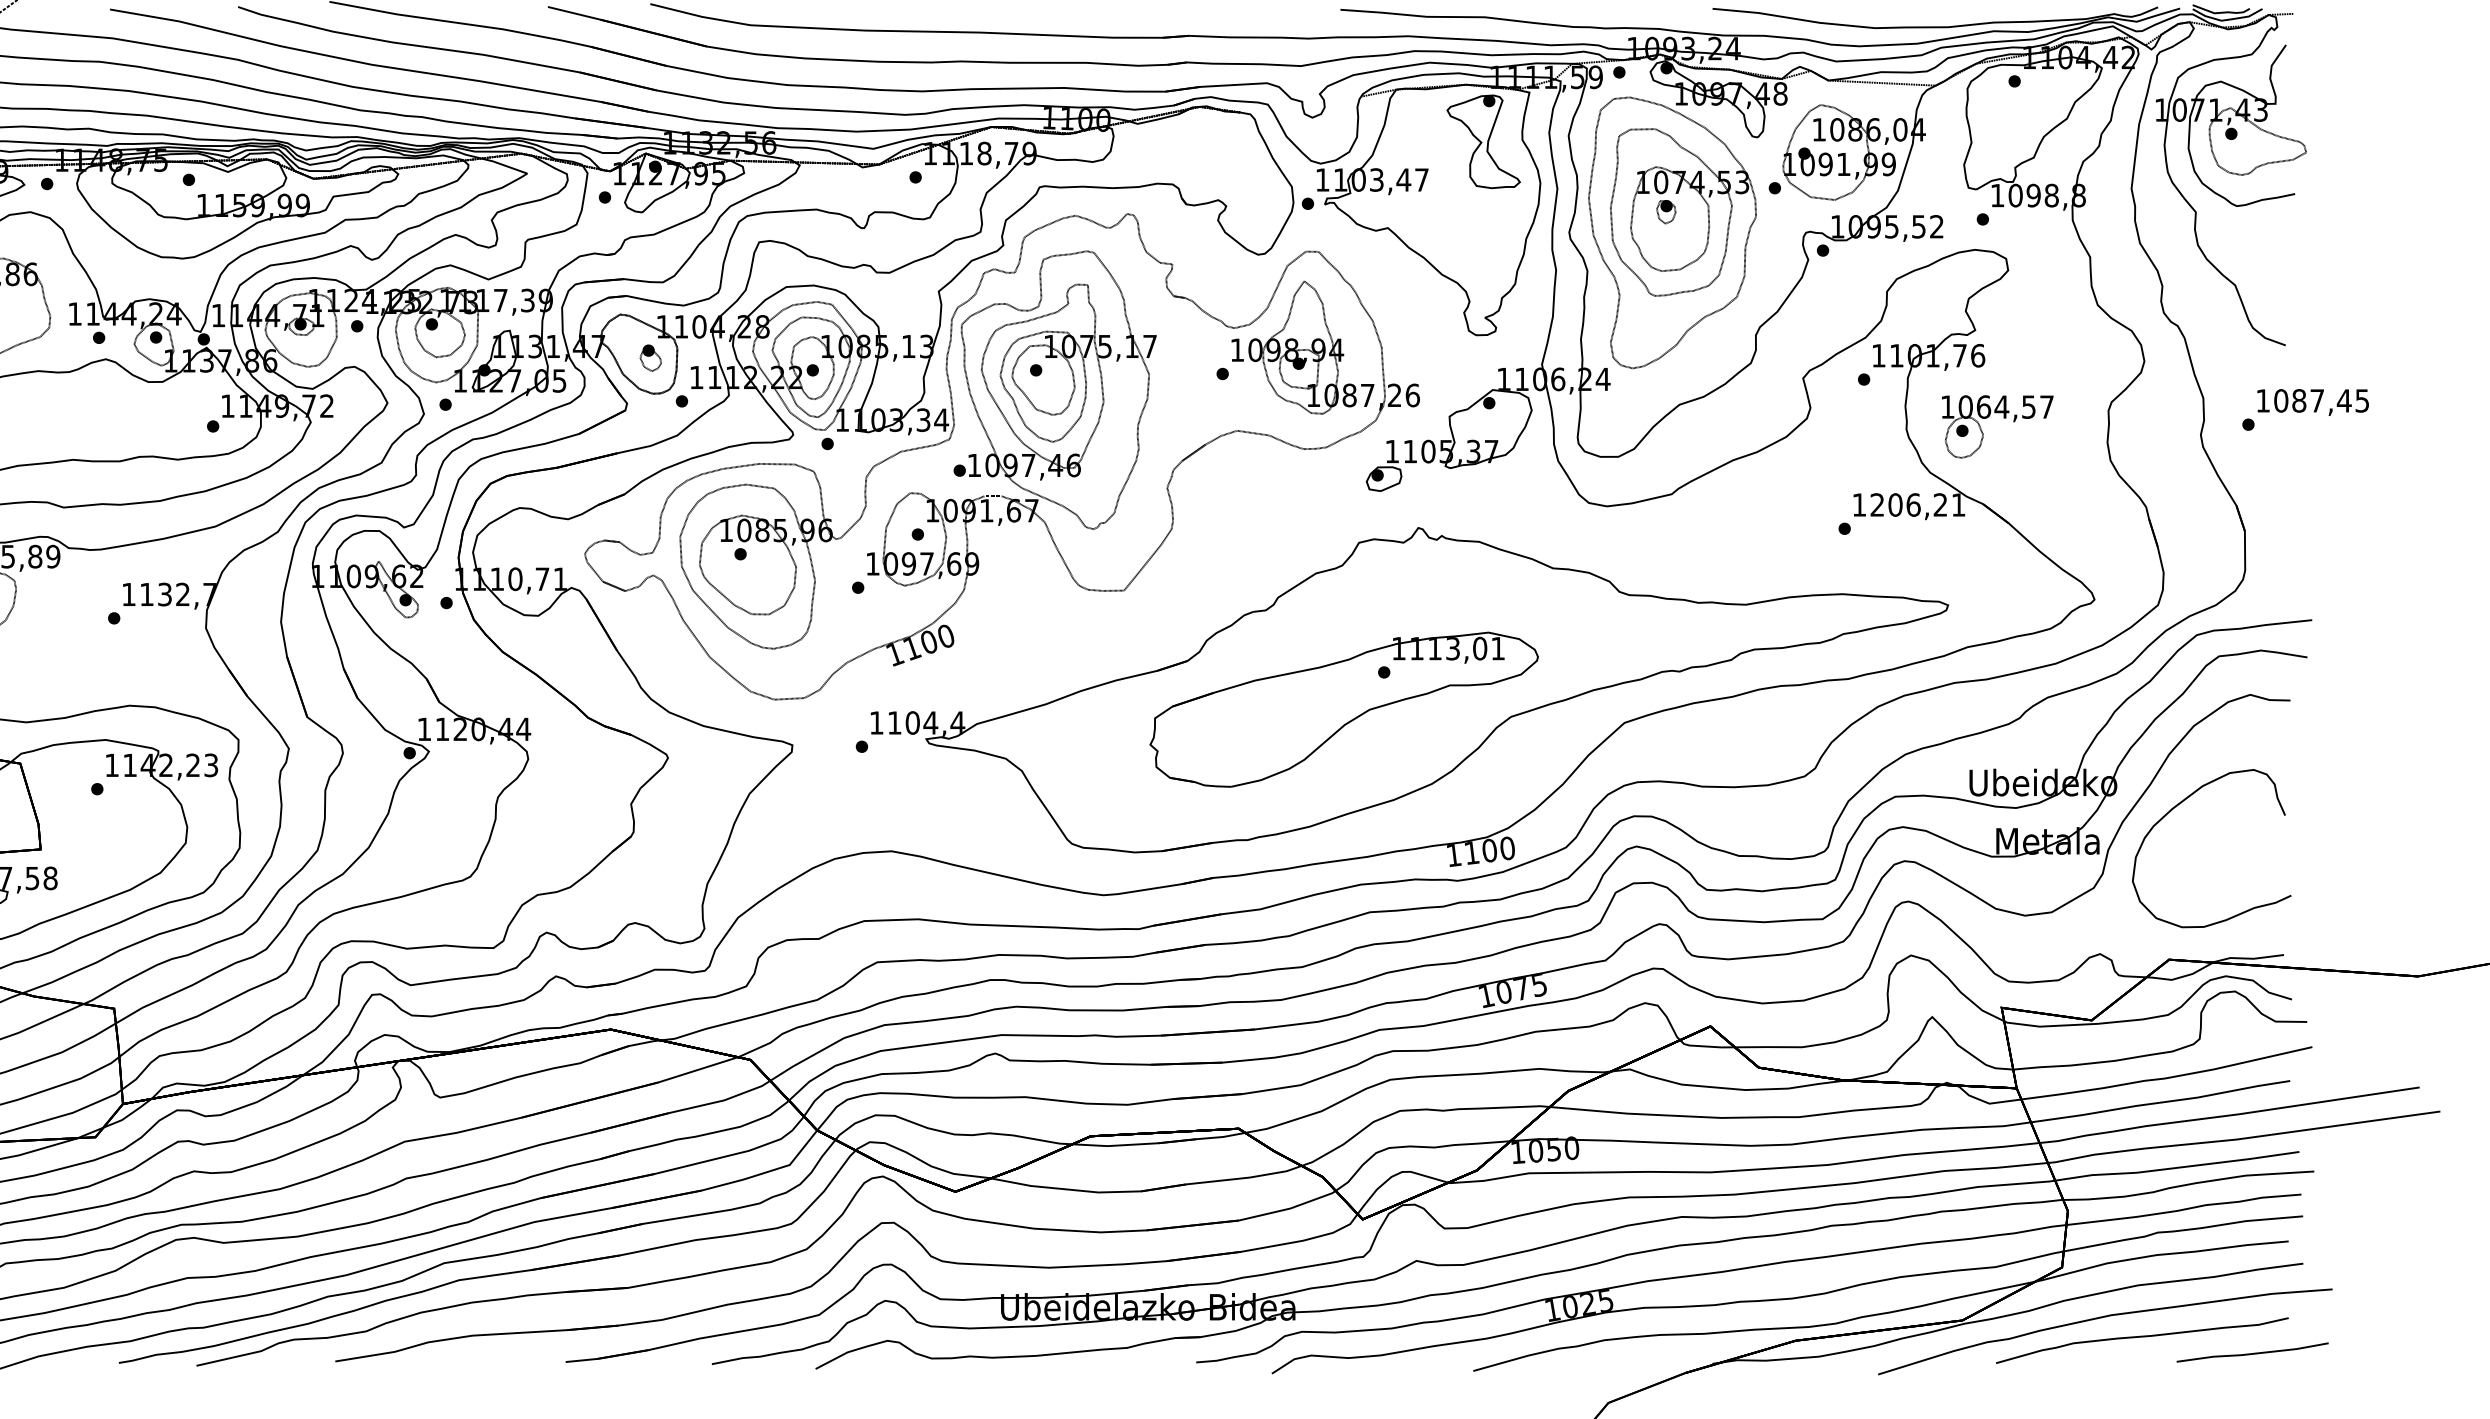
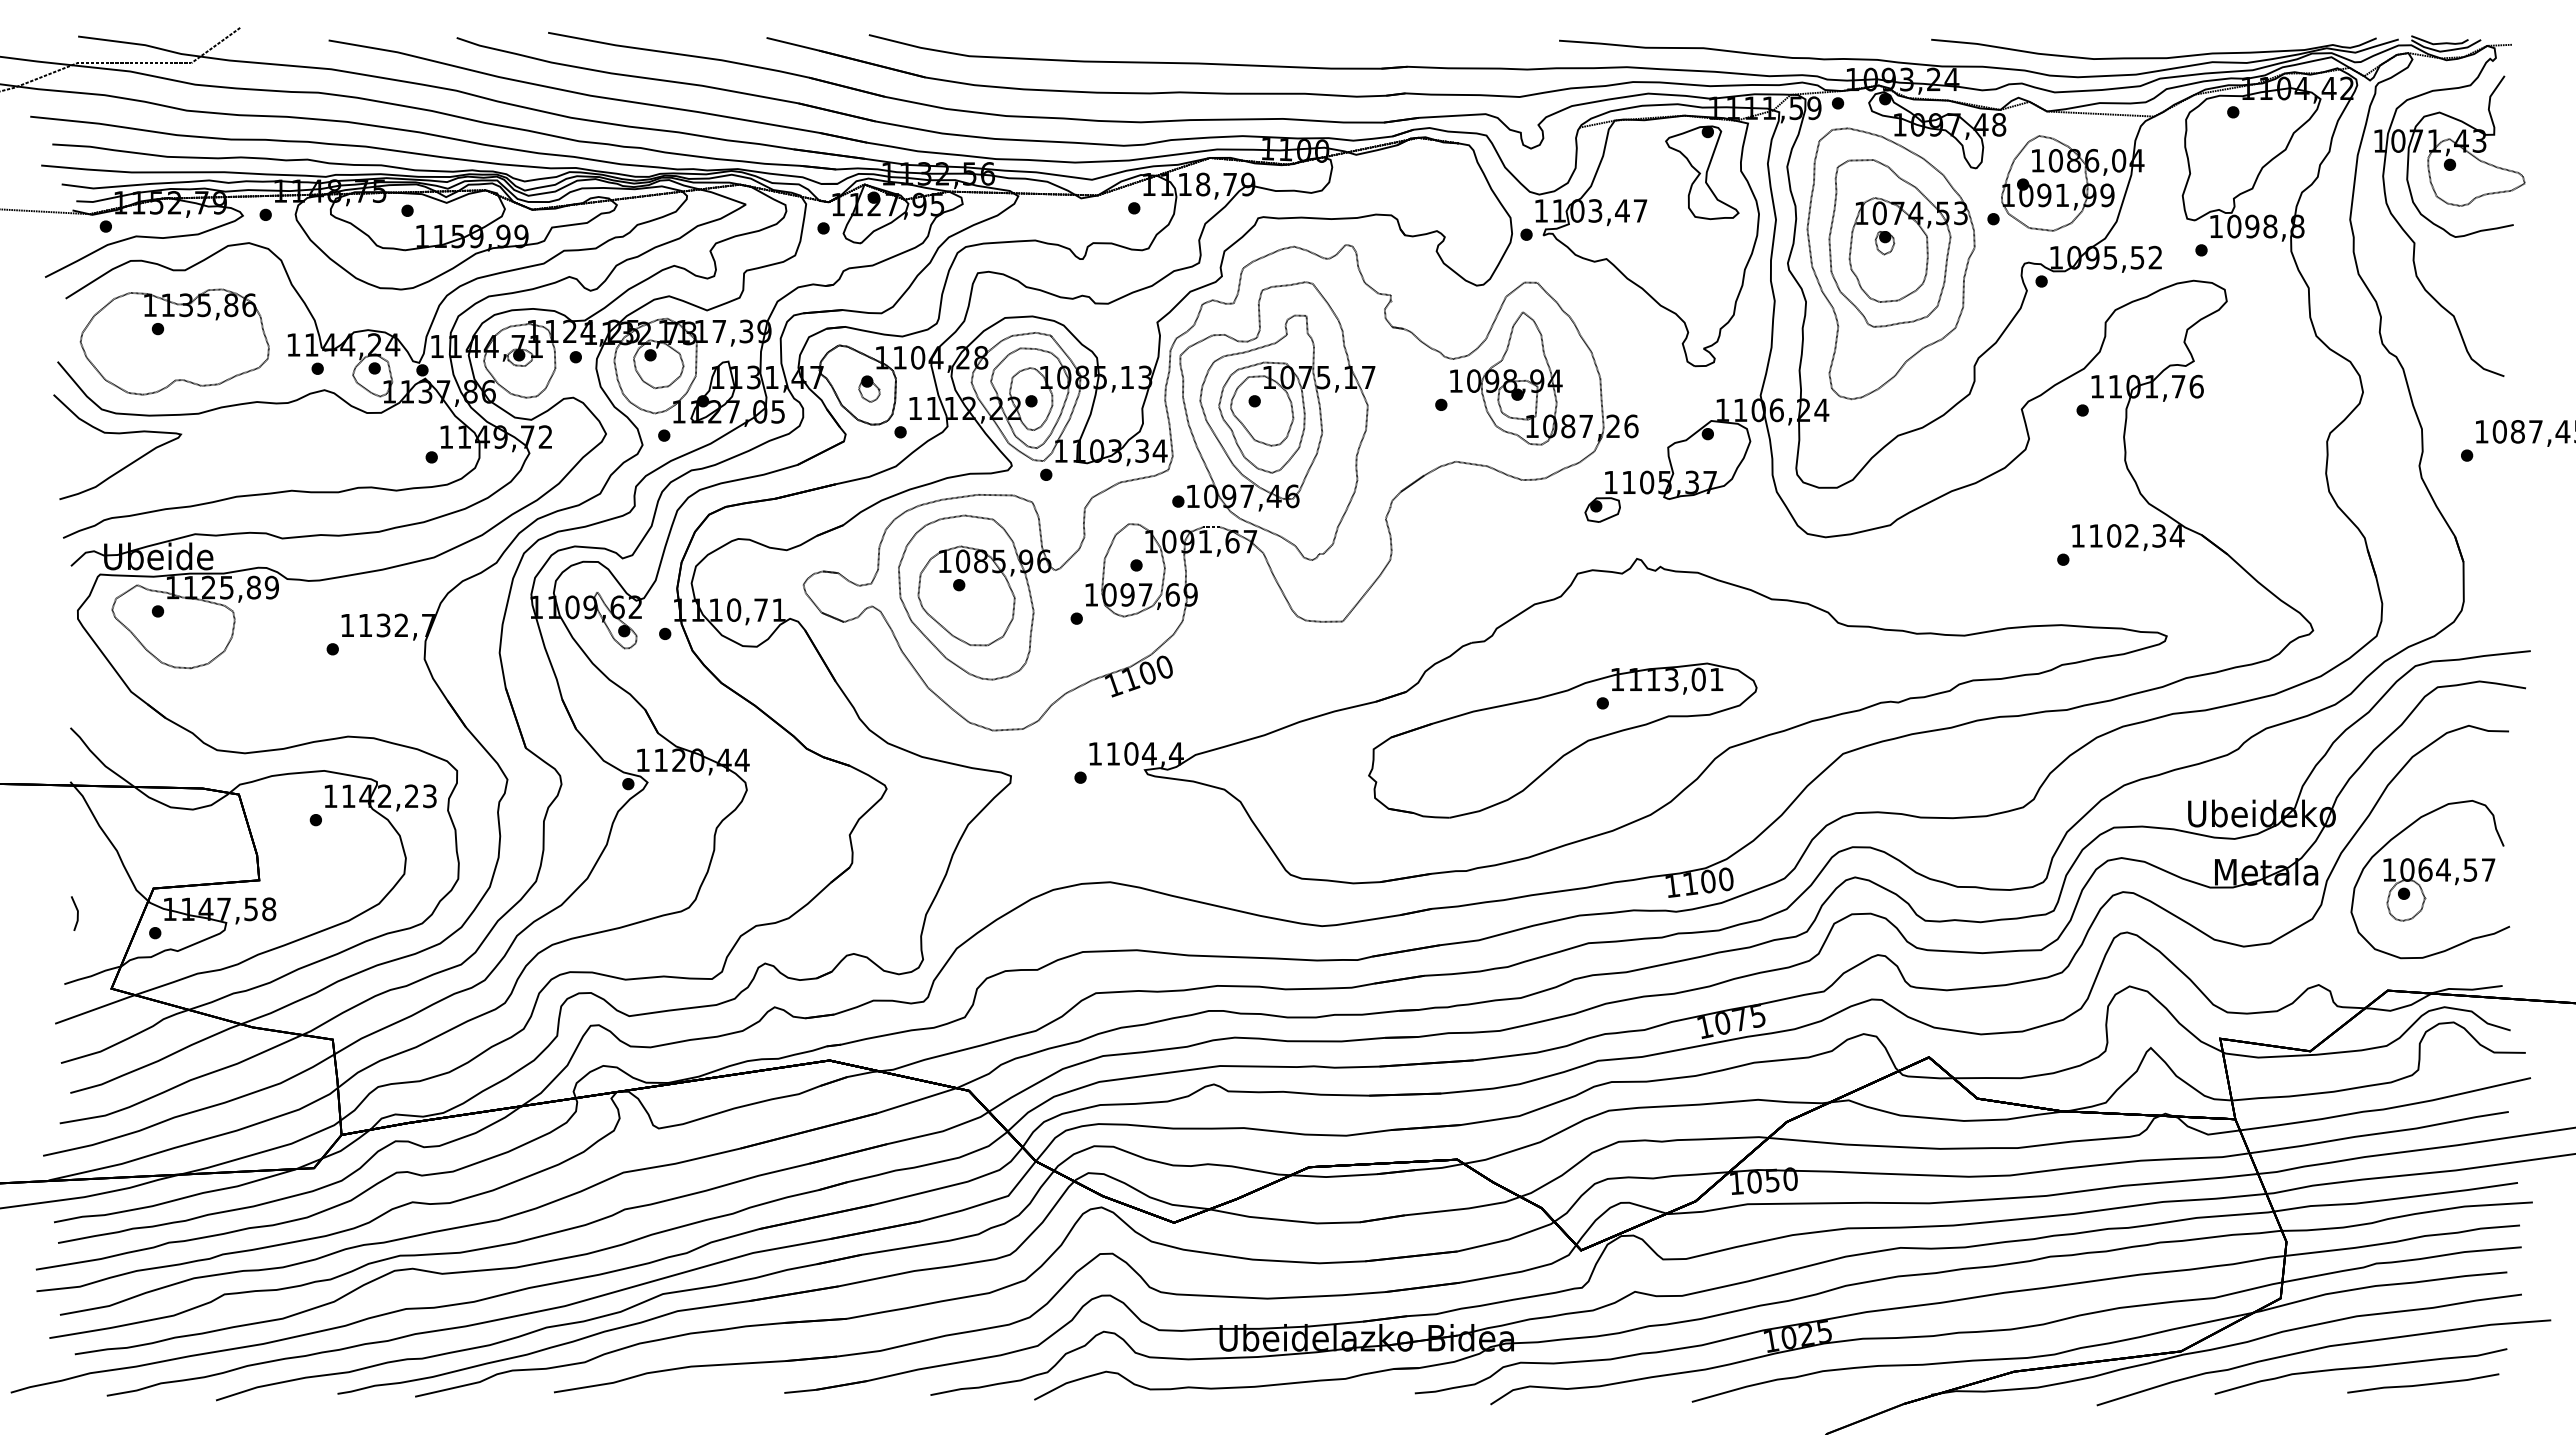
part: (2003, 418) -> (2445, 881), moved
text: (1917, 504) -> (2136, 535), 1206,21 -> 1102,34
part: (2252, 1352) -> (2423, 1383), moved

